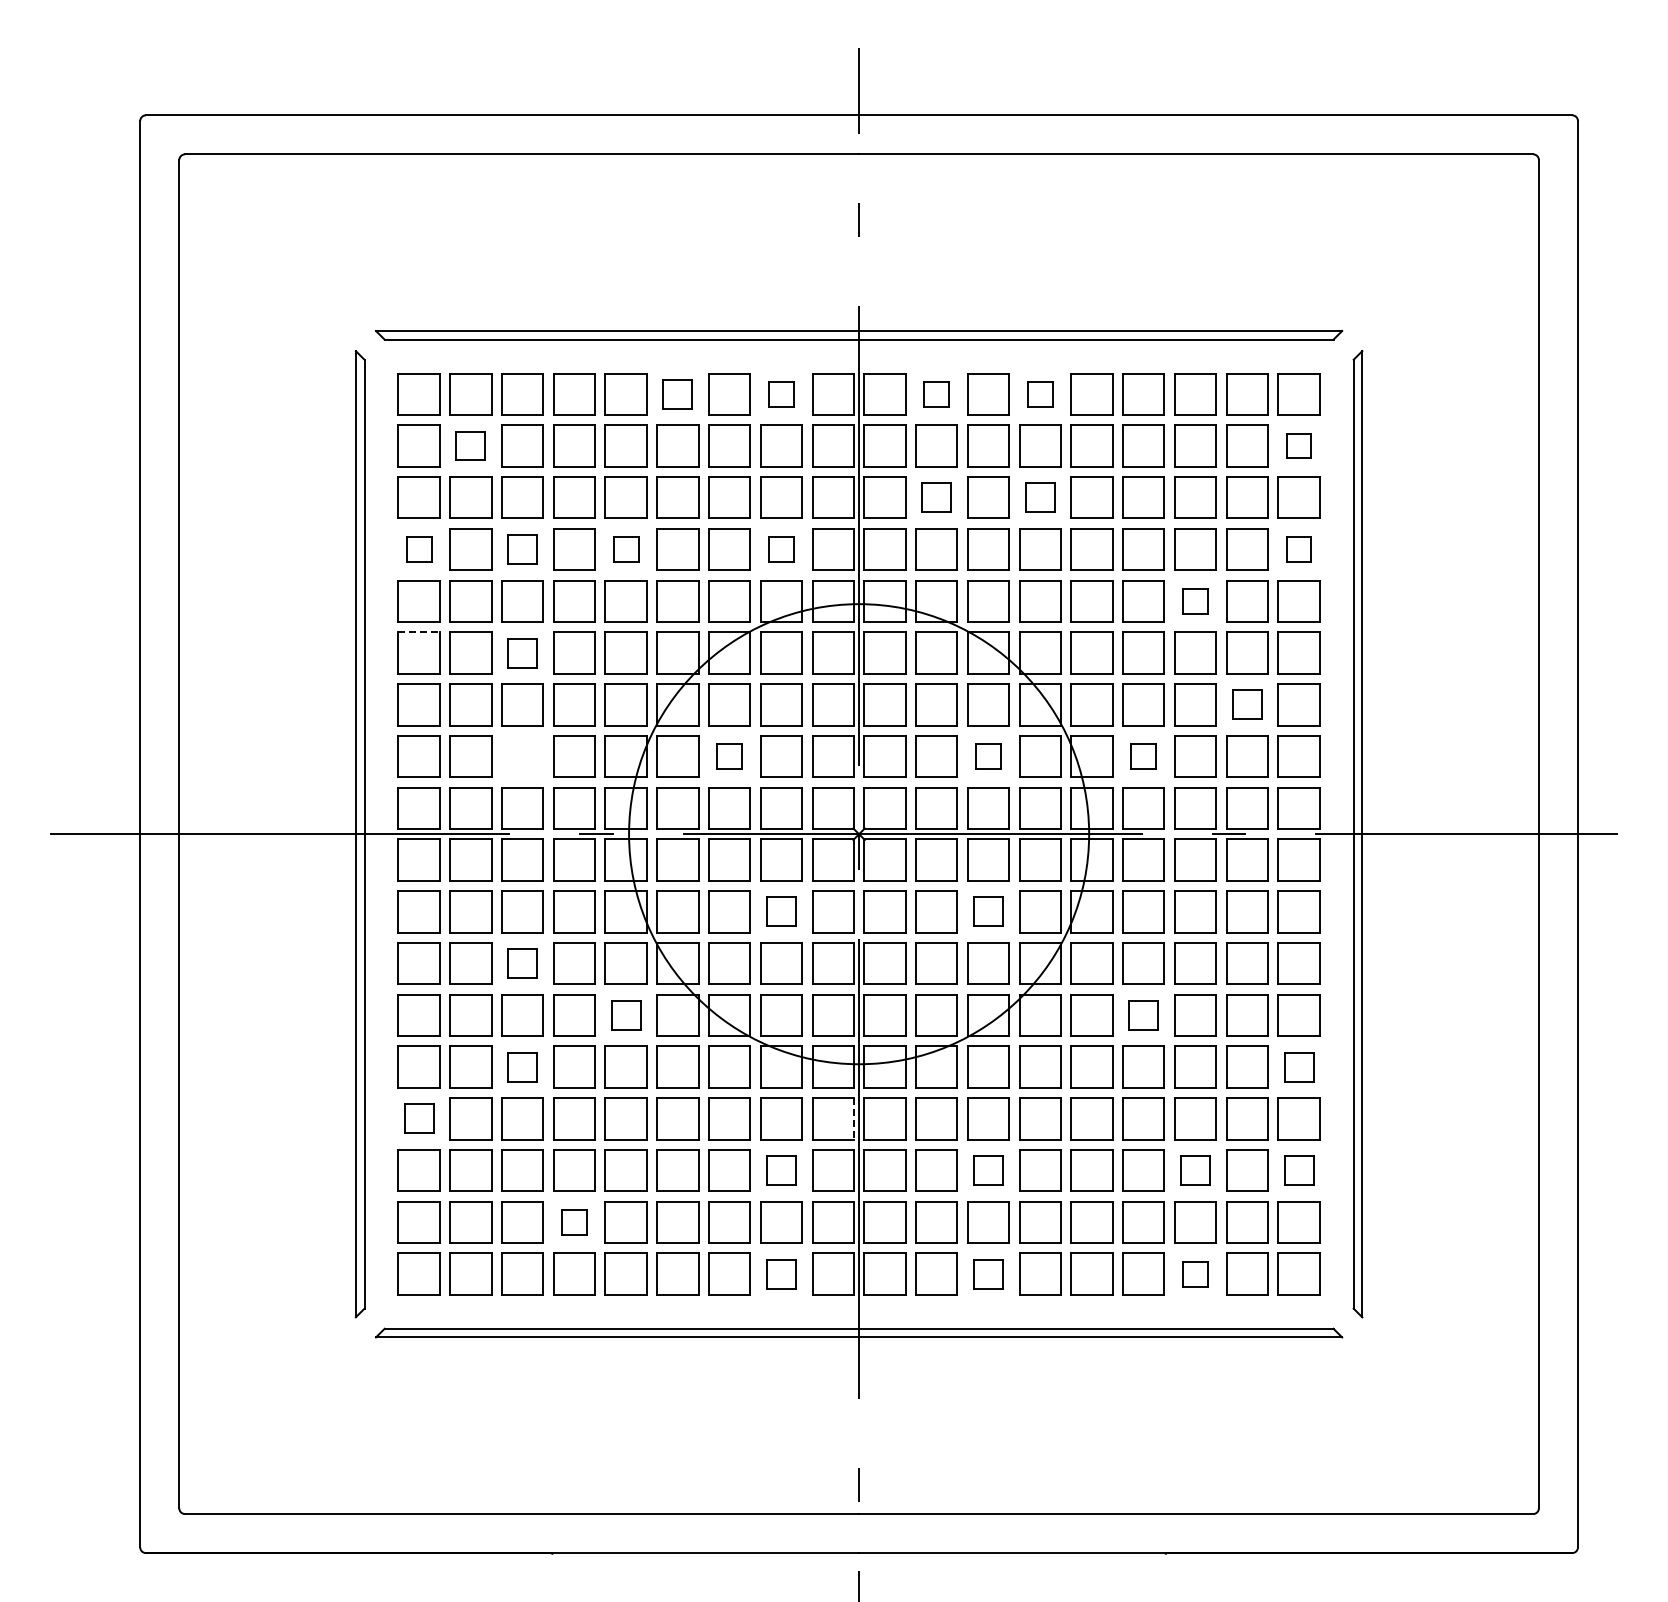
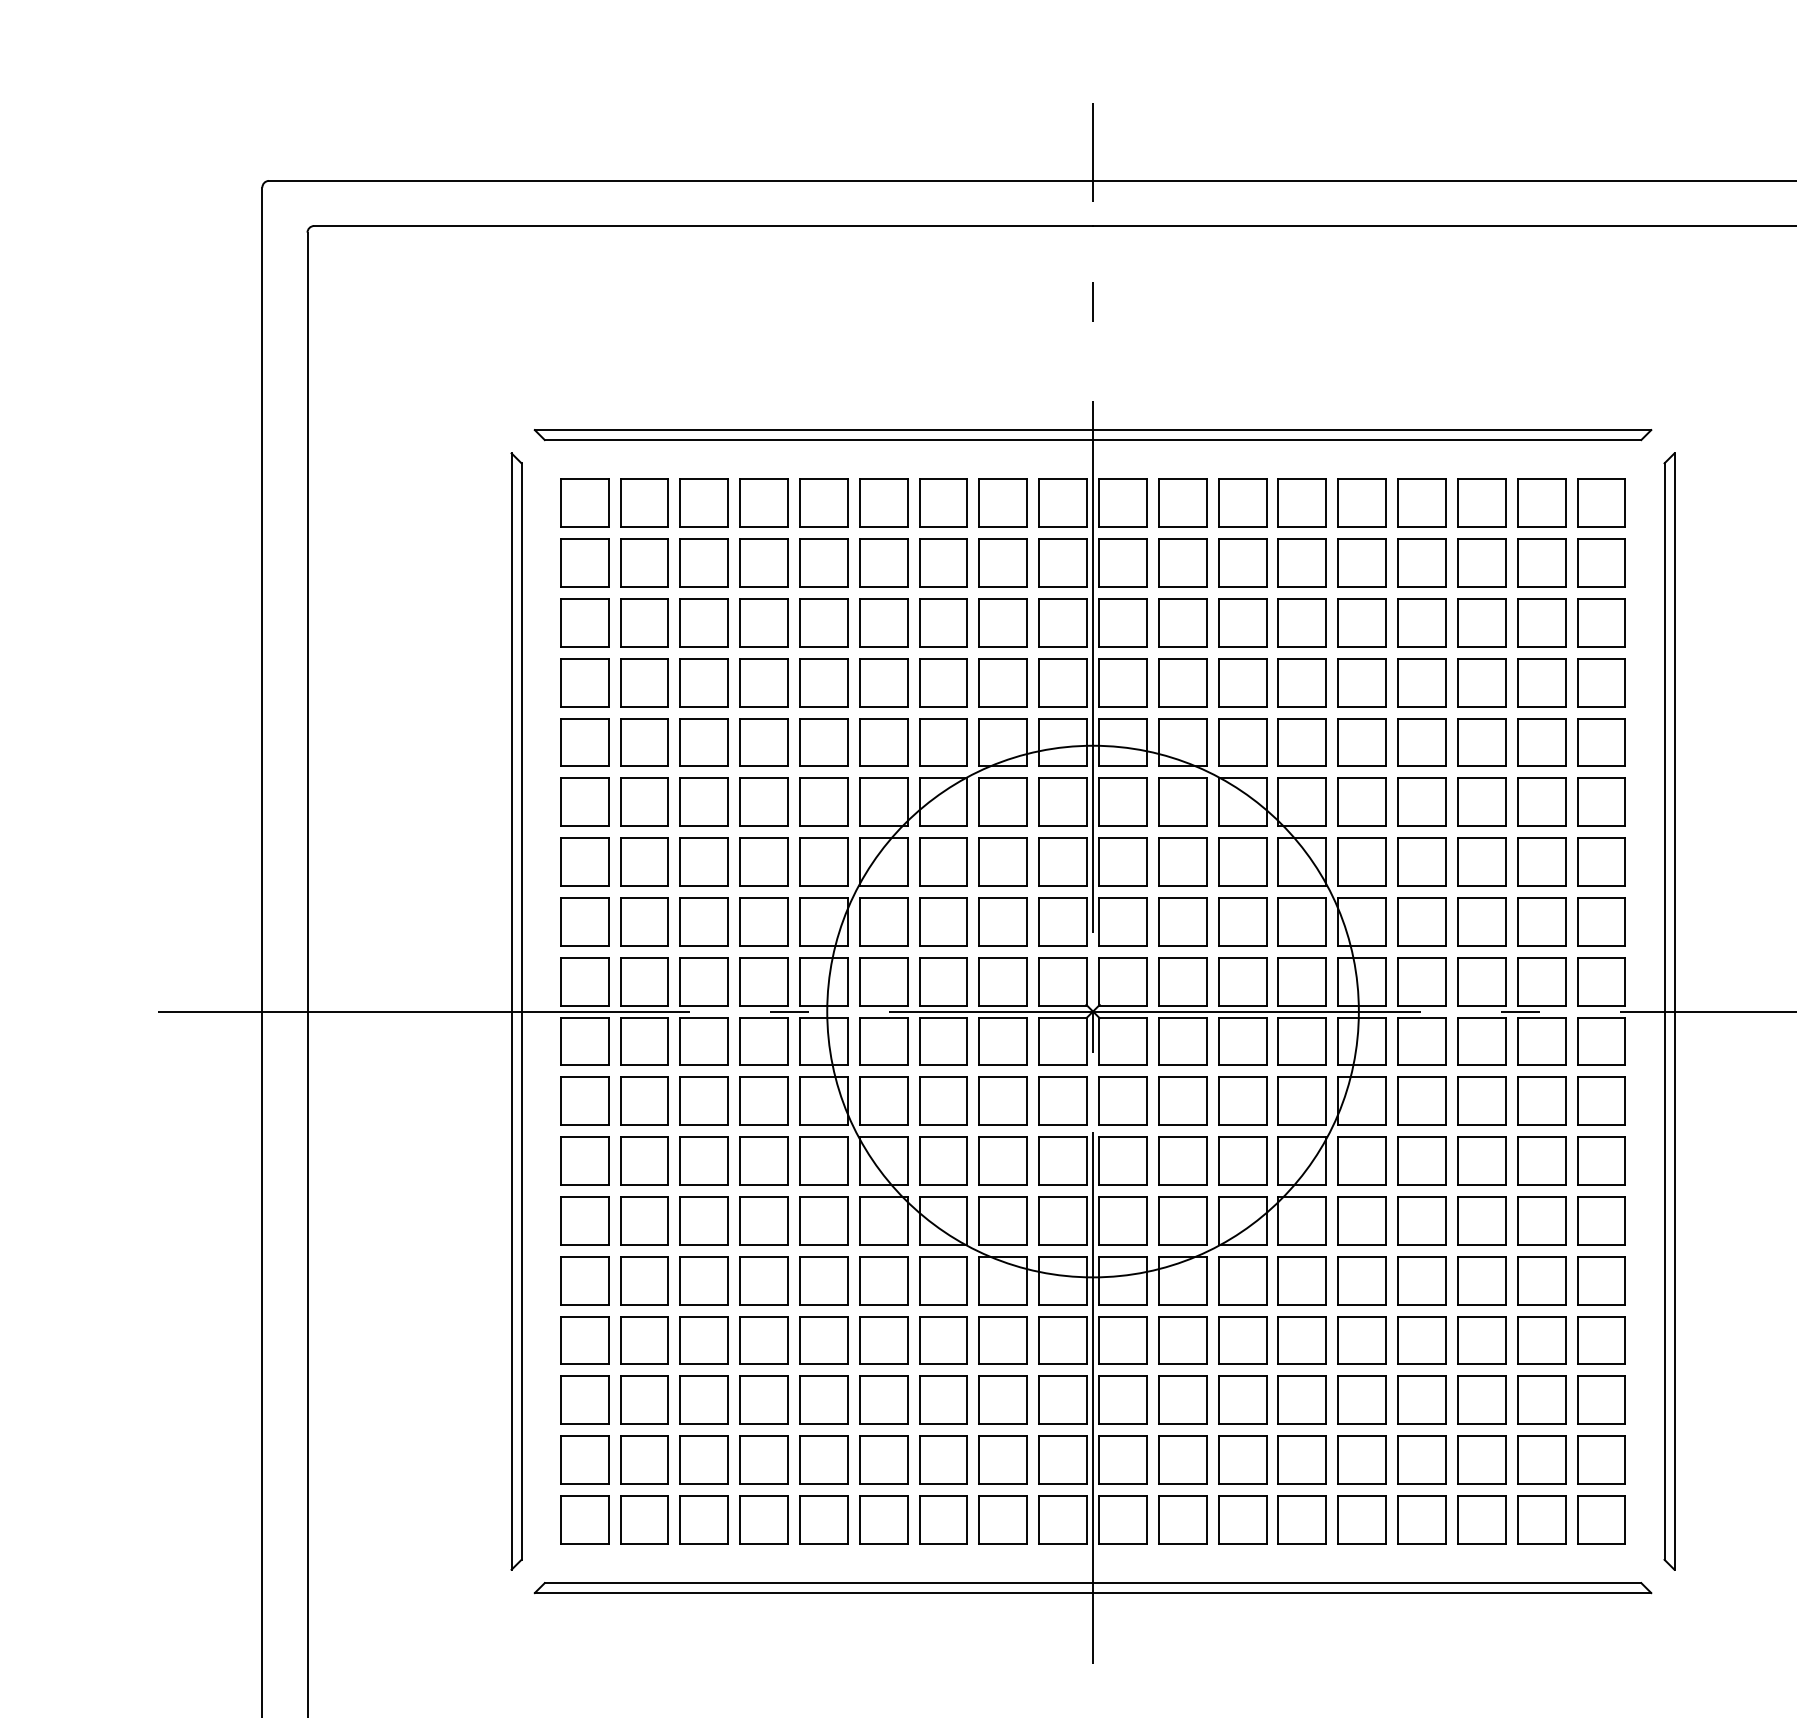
part: (677, 394) -> (883, 503), size x1.43
part: (781, 394) -> (1003, 503), size x1.67
part: (936, 394) -> (1182, 503), size x1.67
part: (1040, 394) -> (1302, 503), size x1.67
part: (470, 445) -> (644, 562), size x1.43
part: (1298, 445) -> (1600, 562), size x1.67
part: (936, 497) -> (1182, 622), size x1.43
part: (1040, 497) -> (1302, 622), size x1.43
part: (418, 549) -> (583, 682), size x1.67
part: (522, 549) -> (704, 682), size x1.43
part: (625, 549) -> (823, 682), size x1.67
part: (781, 549) -> (1003, 682), size x1.67
part: (1298, 549) -> (1600, 682), size x1.67
part: (1195, 601) -> (1481, 742), size x1.67
line: (419, 632) -> (585, 778), dashed -> solid
part: (522, 652) -> (704, 801), size x1.43
part: (1247, 704) -> (1541, 861), size x1.43
part: (522, 756) -> (704, 921), added
part: (729, 756) -> (943, 921), size x1.67
part: (988, 756) -> (1242, 921), size x1.67
part: (1143, 756) -> (1421, 921), size x1.67
part: (781, 911) -> (1003, 1100), size x1.43
part: (988, 911) -> (1242, 1100), size x1.43
part: (522, 963) -> (704, 1160), size x1.43
part: (625, 1015) -> (823, 1221), size x1.43
part: (1143, 1015) -> (1421, 1221), size x1.43
part: (522, 1066) -> (704, 1279), size x1.43
part: (1298, 1066) -> (1600, 1279), size x1.43
part: (418, 1118) -> (583, 1340), size x1.43
line: (853, 1118) -> (1086, 1340), dashed -> solid
part: (781, 1170) -> (1003, 1400), size x1.43
part: (988, 1170) -> (1242, 1400), size x1.43
part: (1195, 1170) -> (1481, 1400), size x1.43
part: (1298, 1170) -> (1600, 1400), size x1.43
part: (574, 1222) -> (764, 1460), size x1.67
part: (781, 1273) -> (1003, 1519), size x1.43
part: (988, 1273) -> (1242, 1519), size x1.43
part: (1195, 1273) -> (1481, 1519), size x1.67

